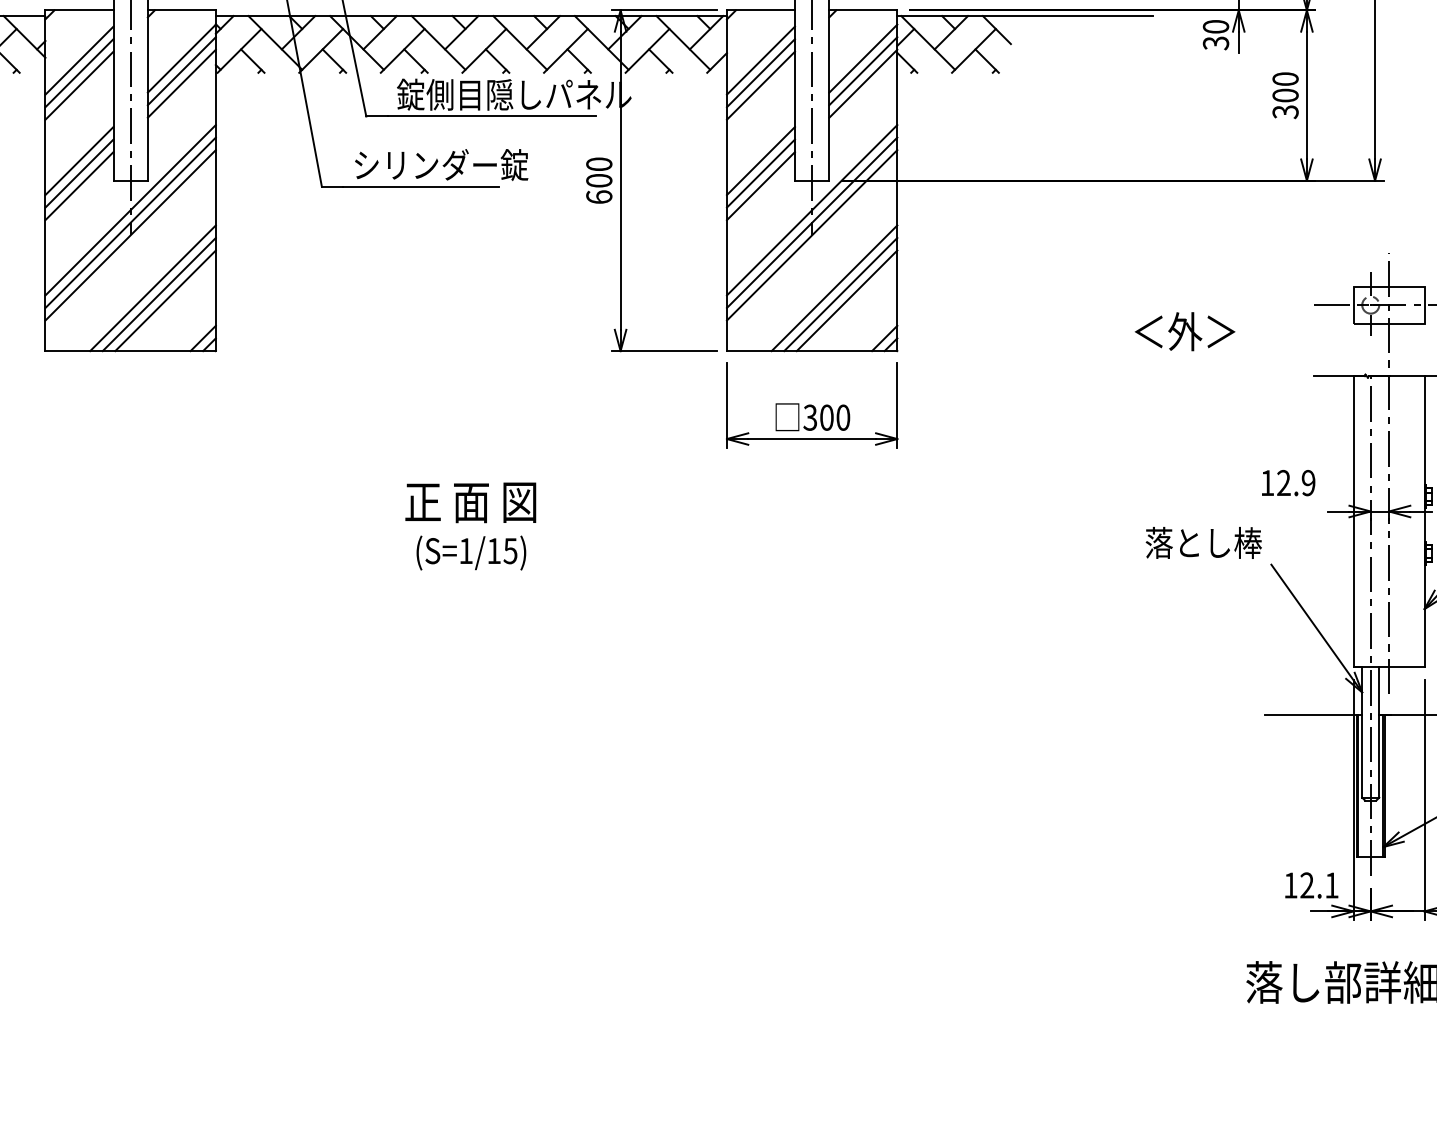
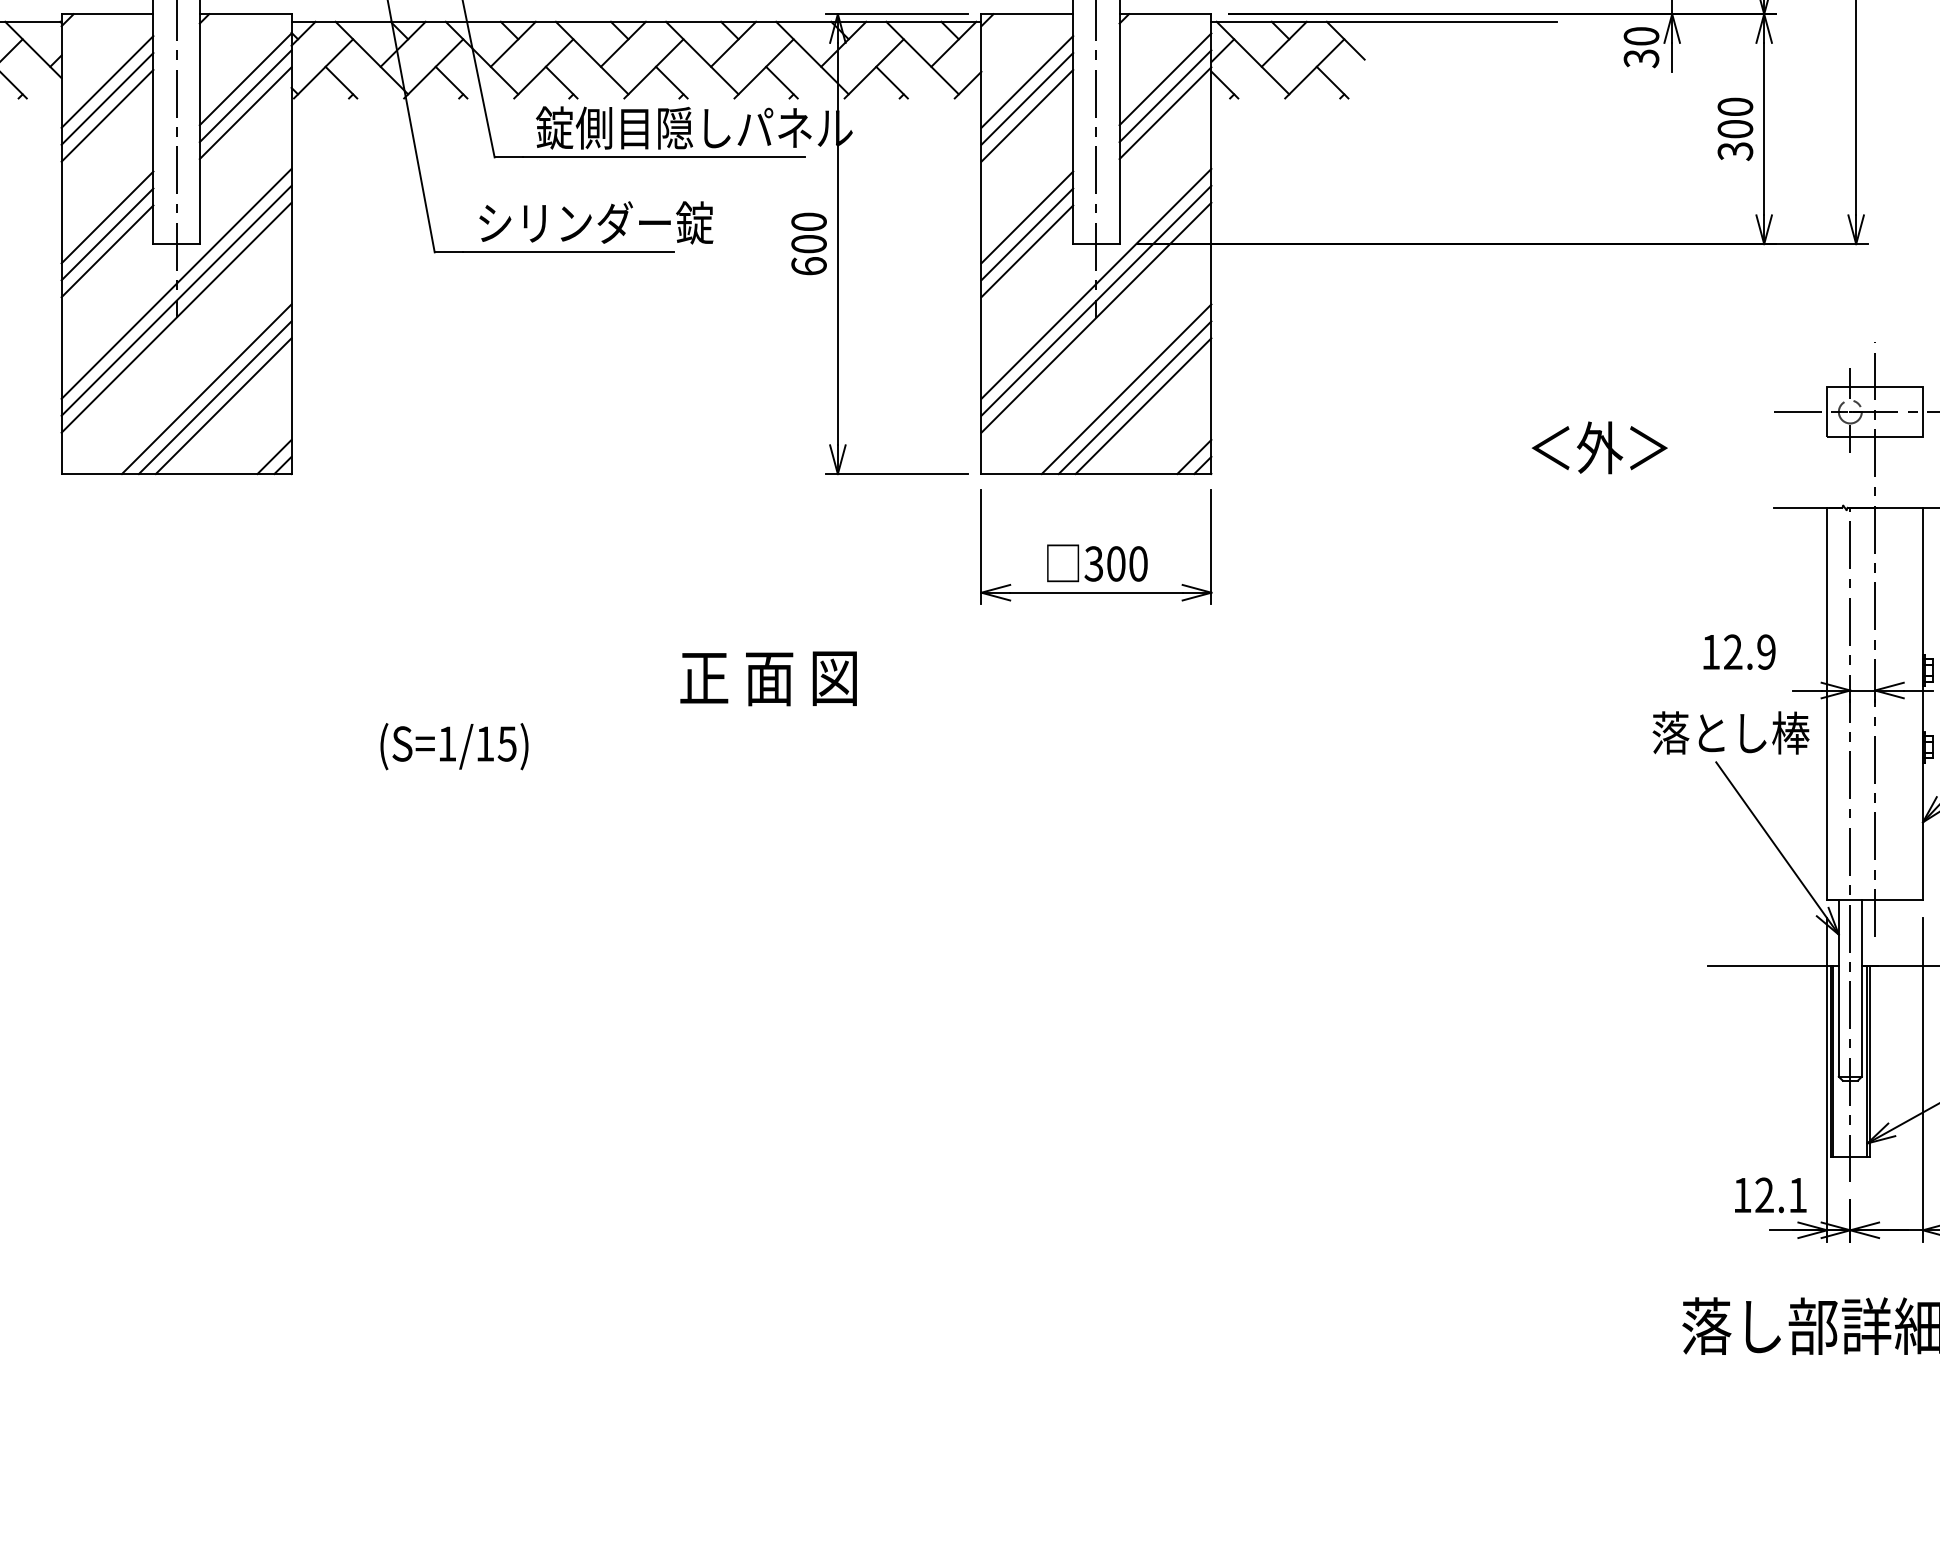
text: (470, 502) -> (768, 678), moved
text: (1203, 542) -> (1730, 732), moved
text: (471, 552) -> (454, 746), moved

